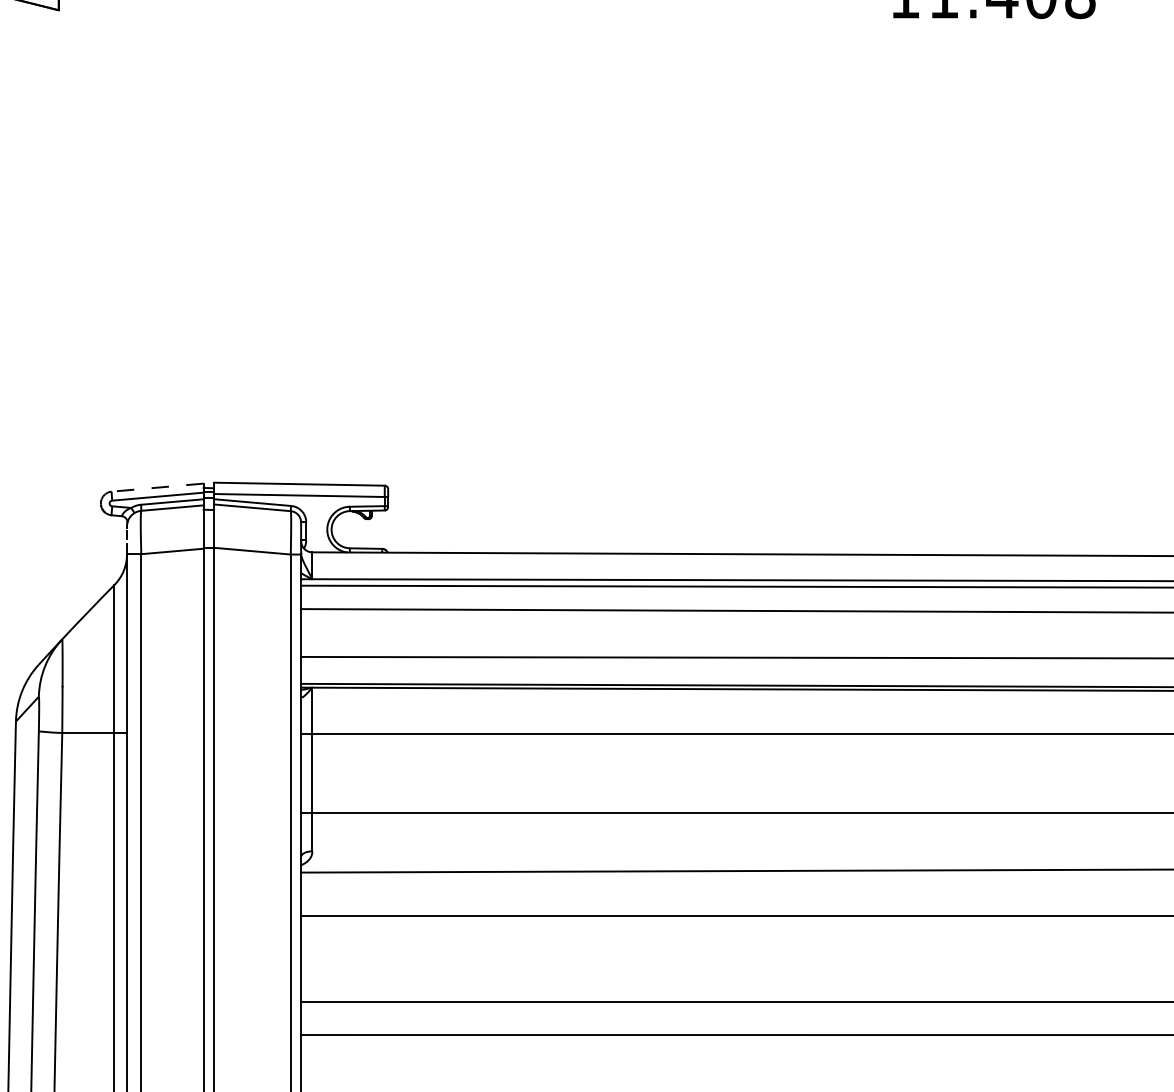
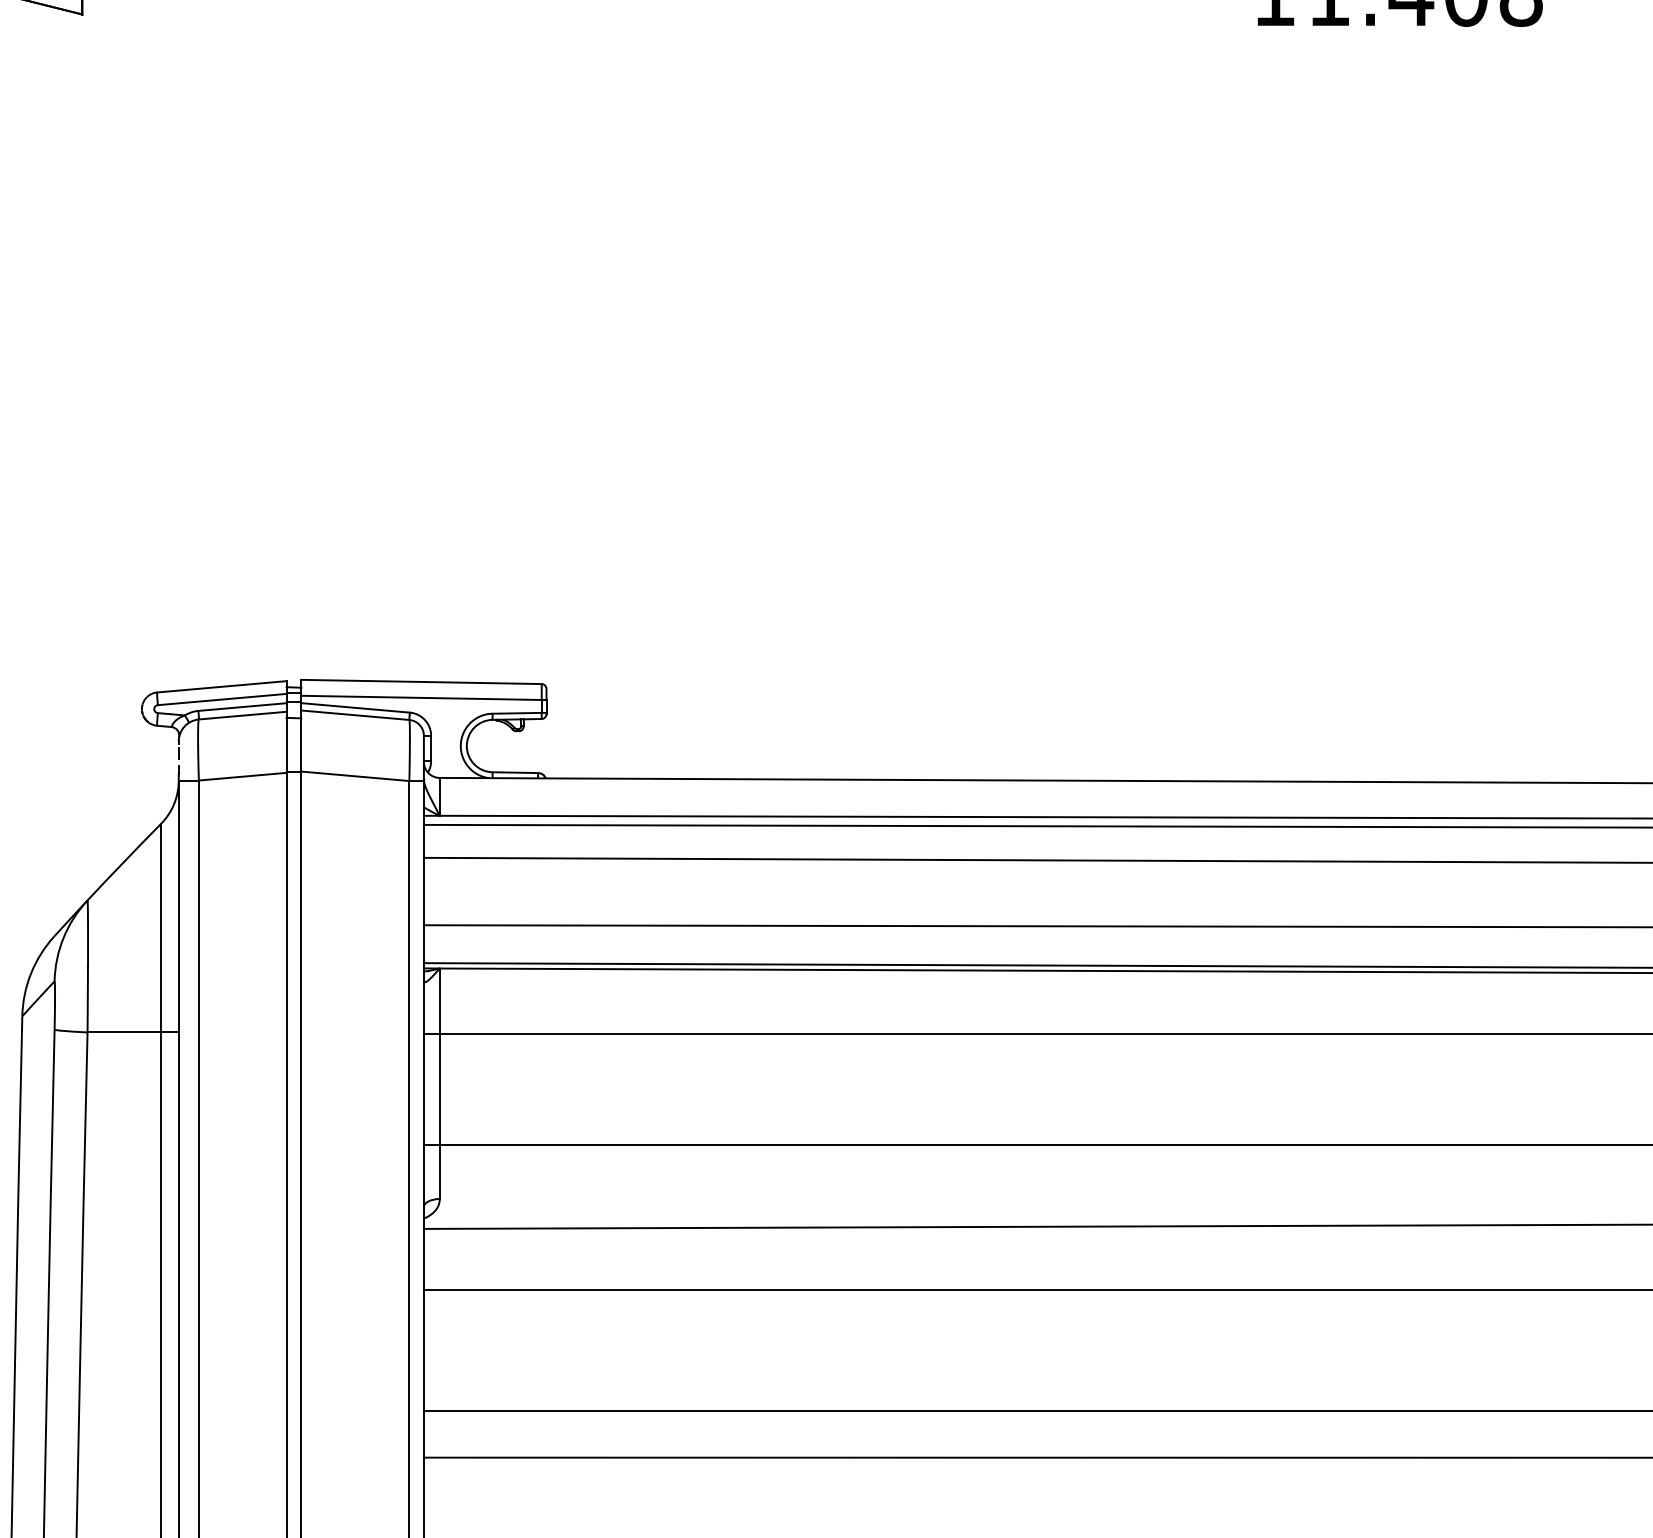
line: (157, 487) -> (221, 686), dashed -> solid

